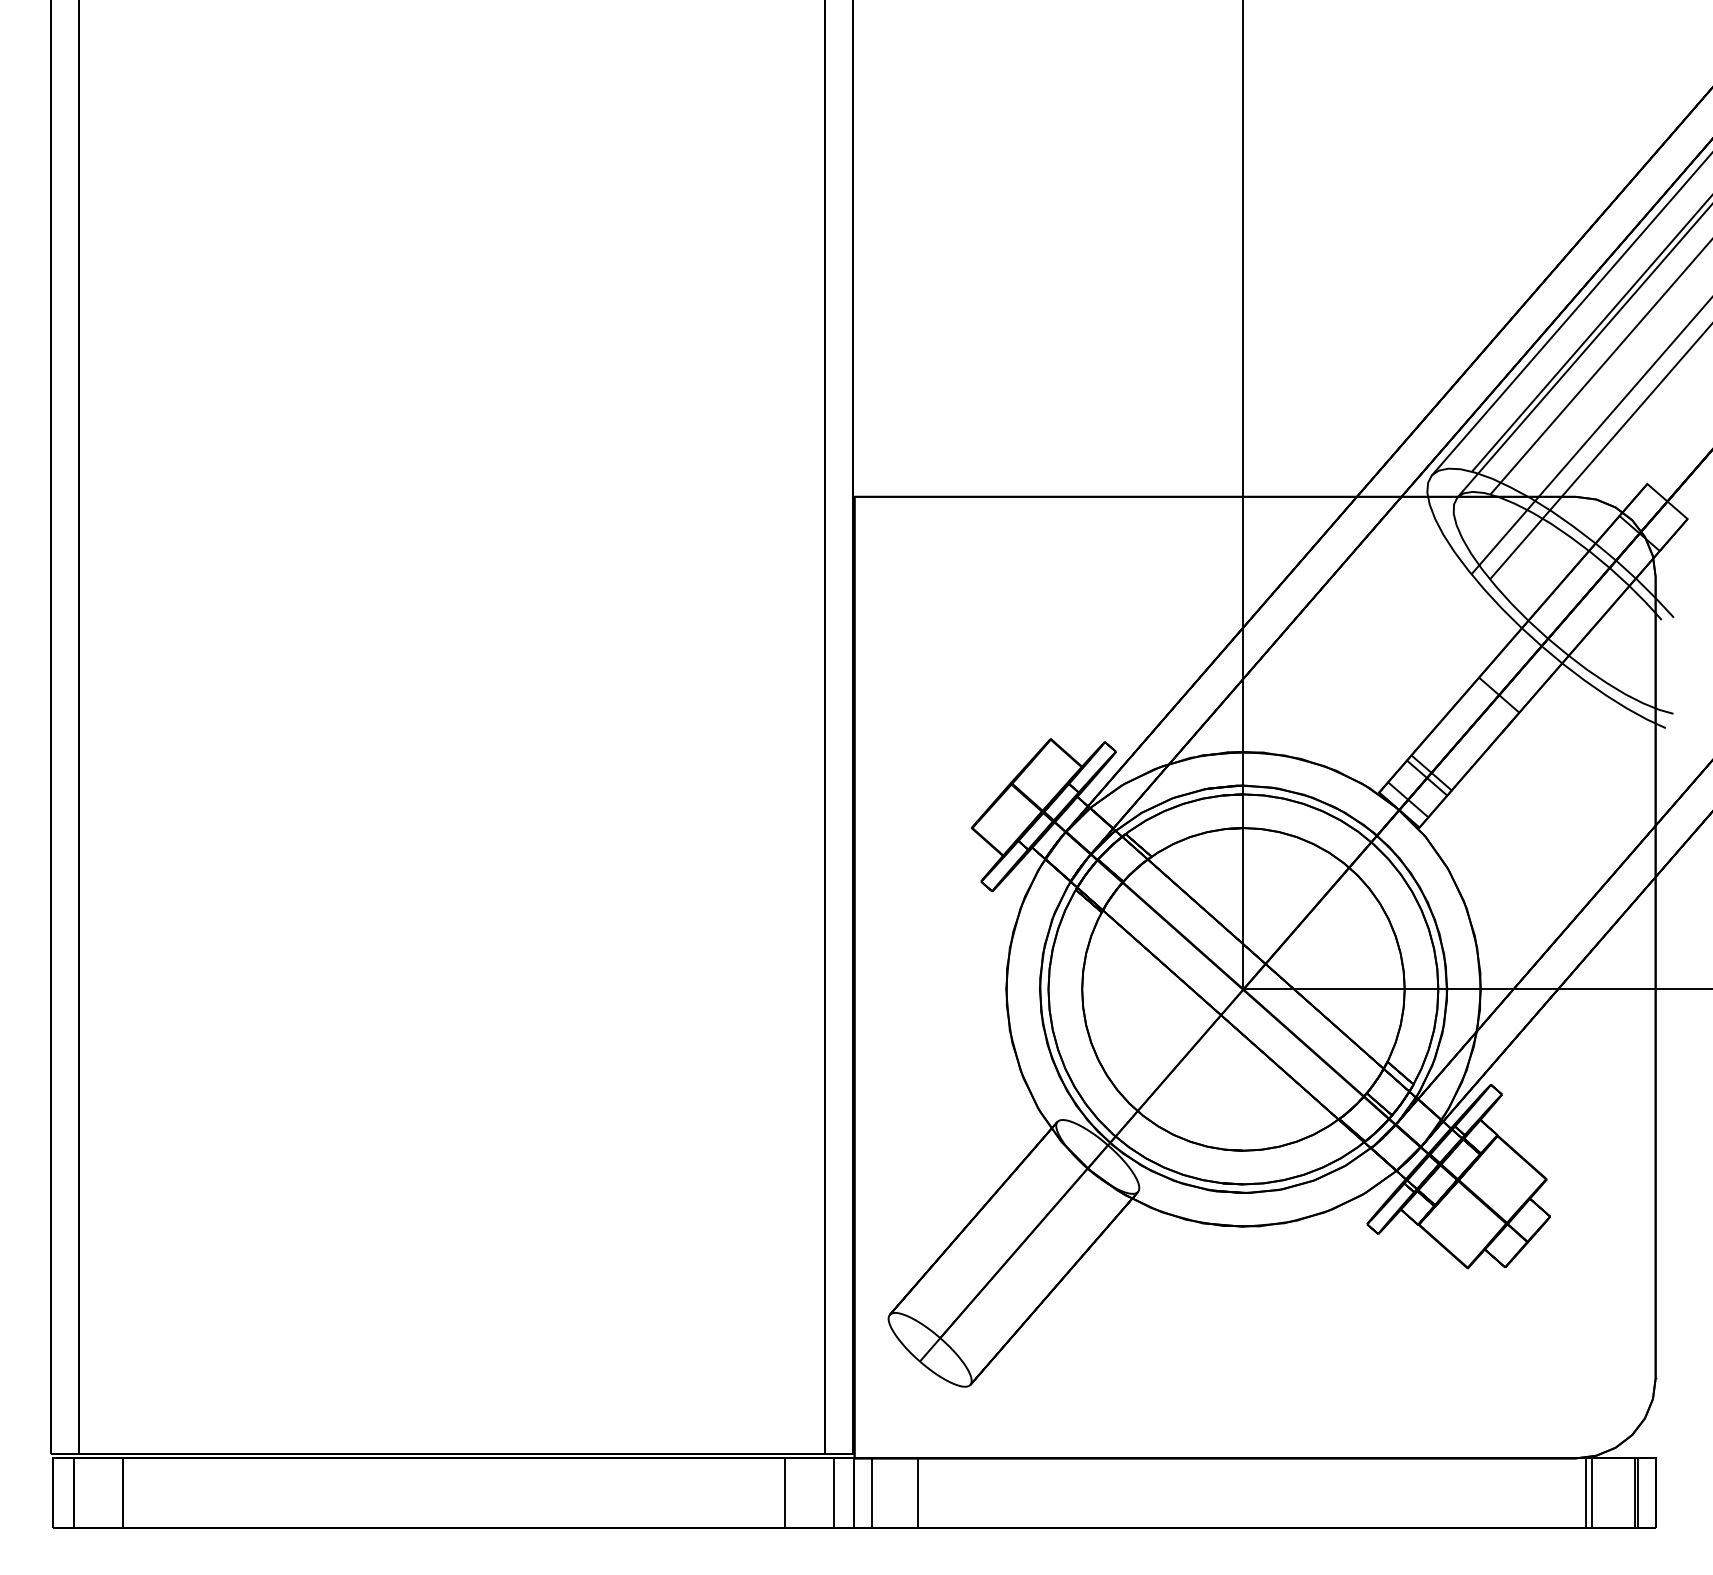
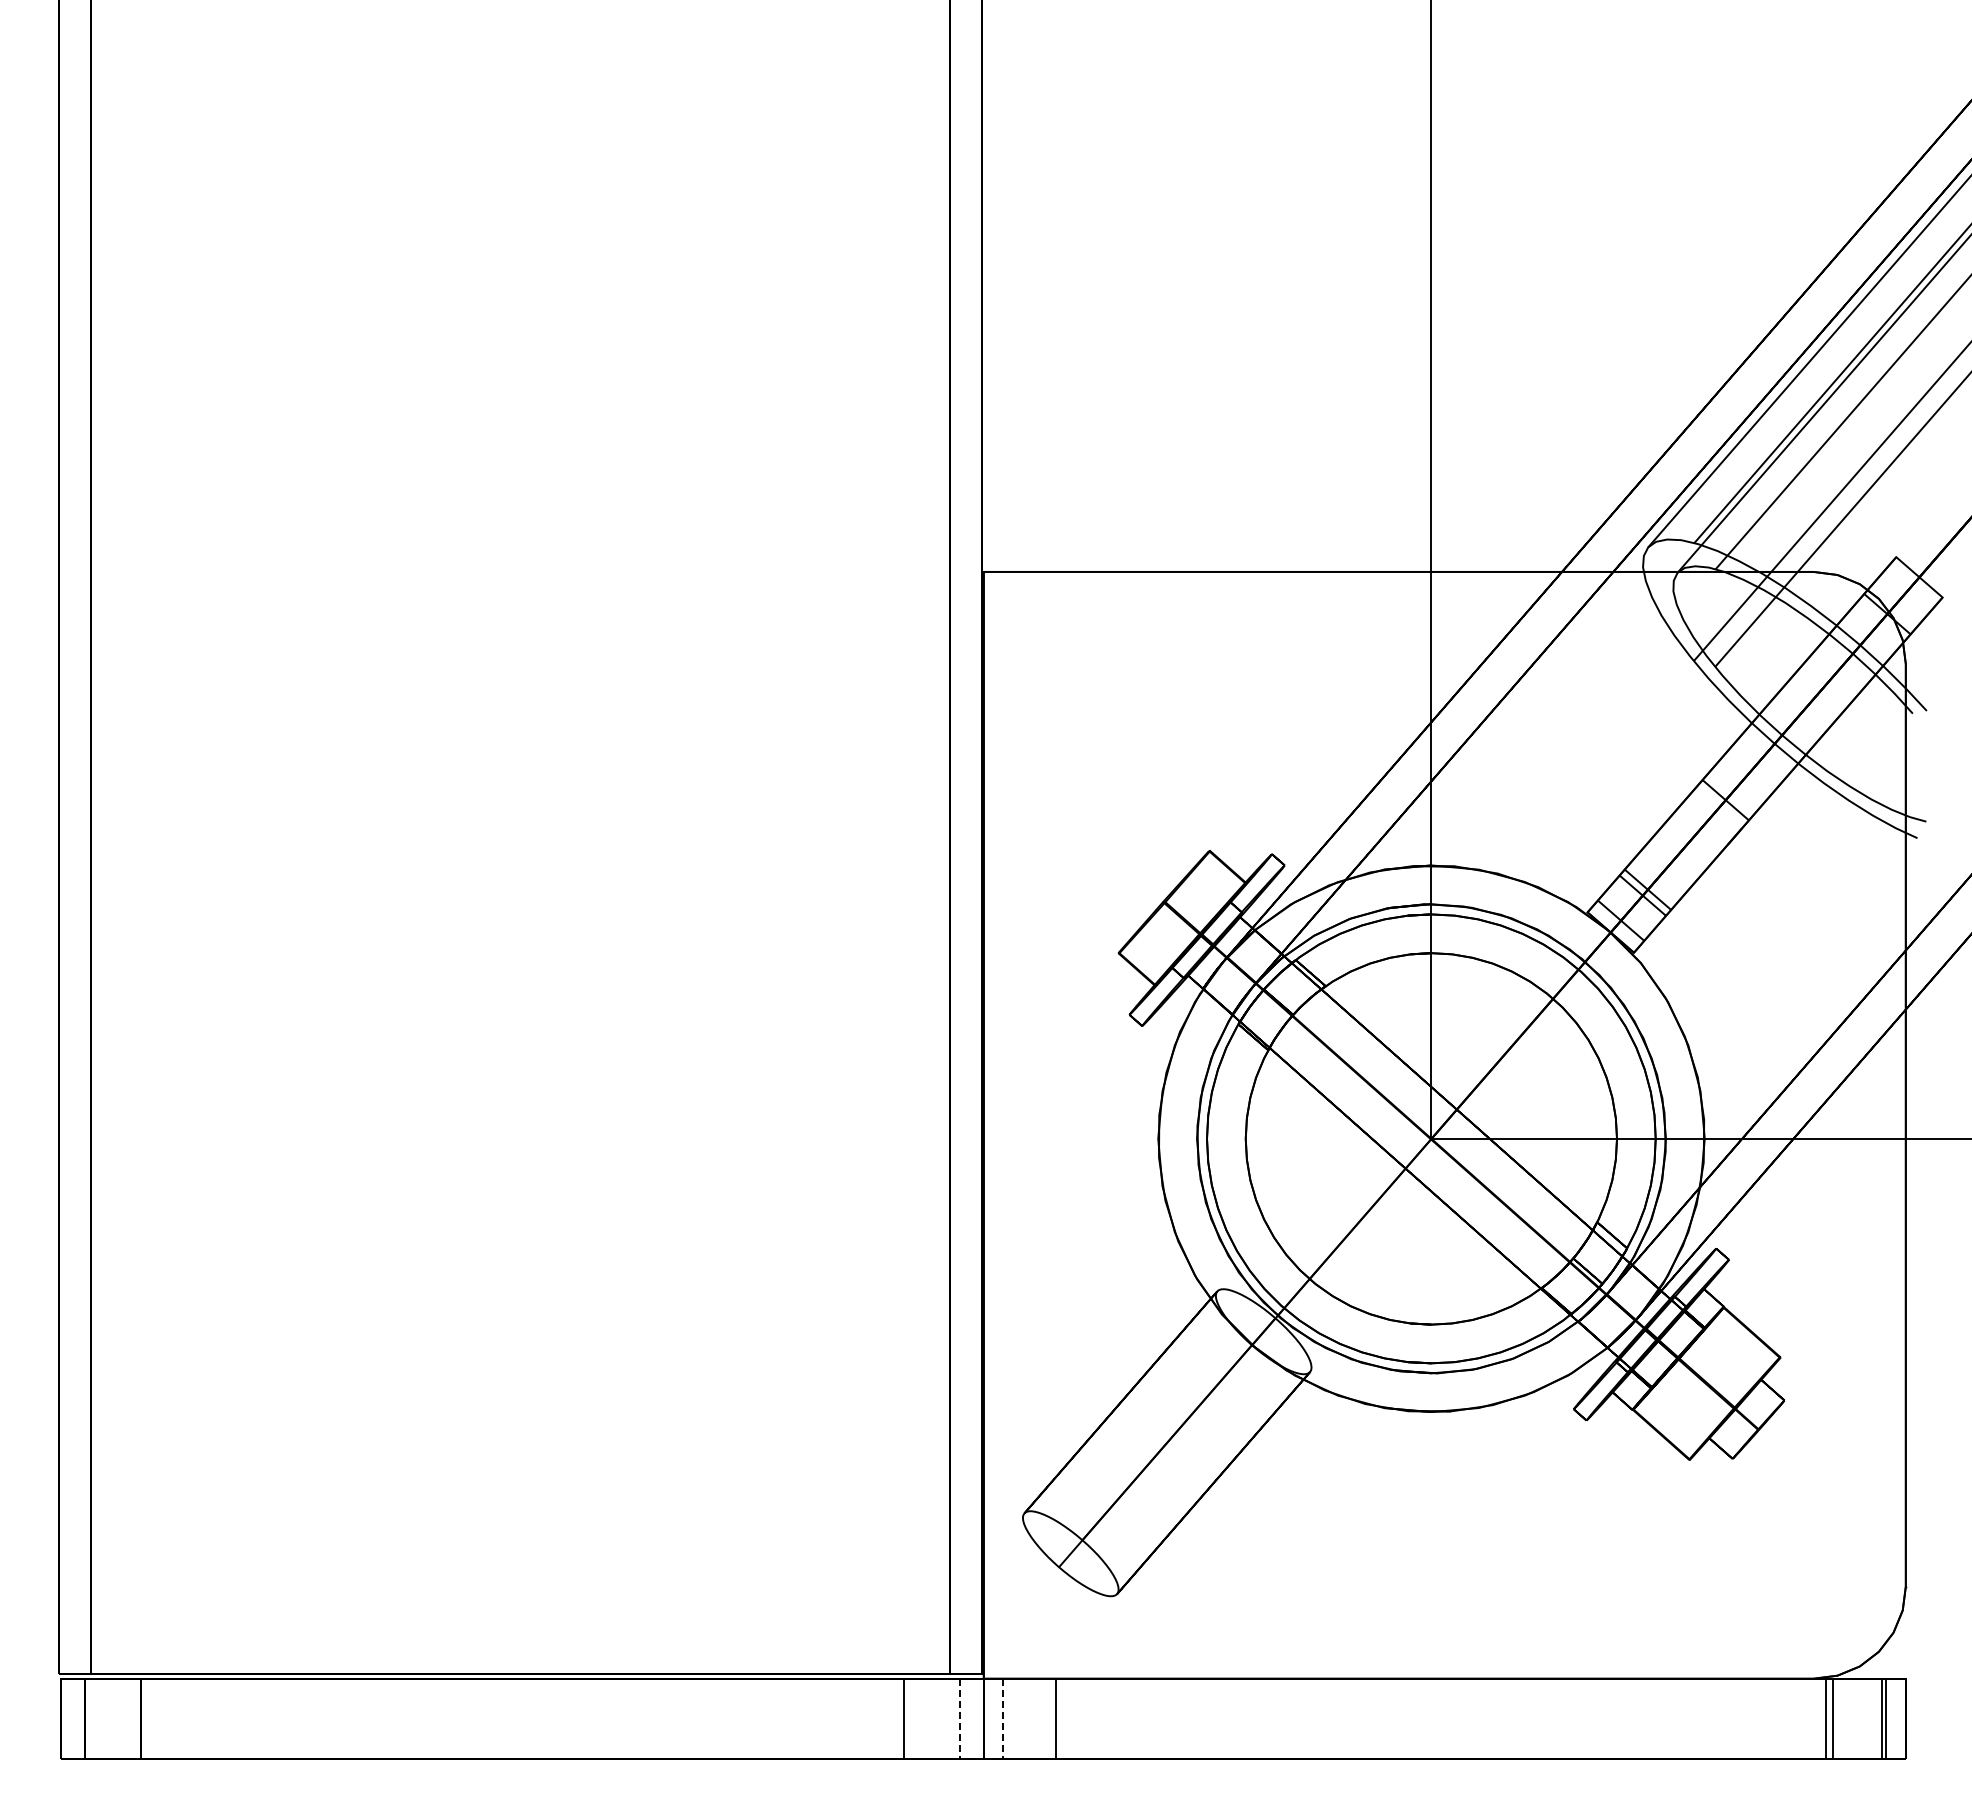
line: (834, 1493) -> (960, 1719), solid -> dashed
line: (871, 1493) -> (1003, 1719), solid -> dashed

